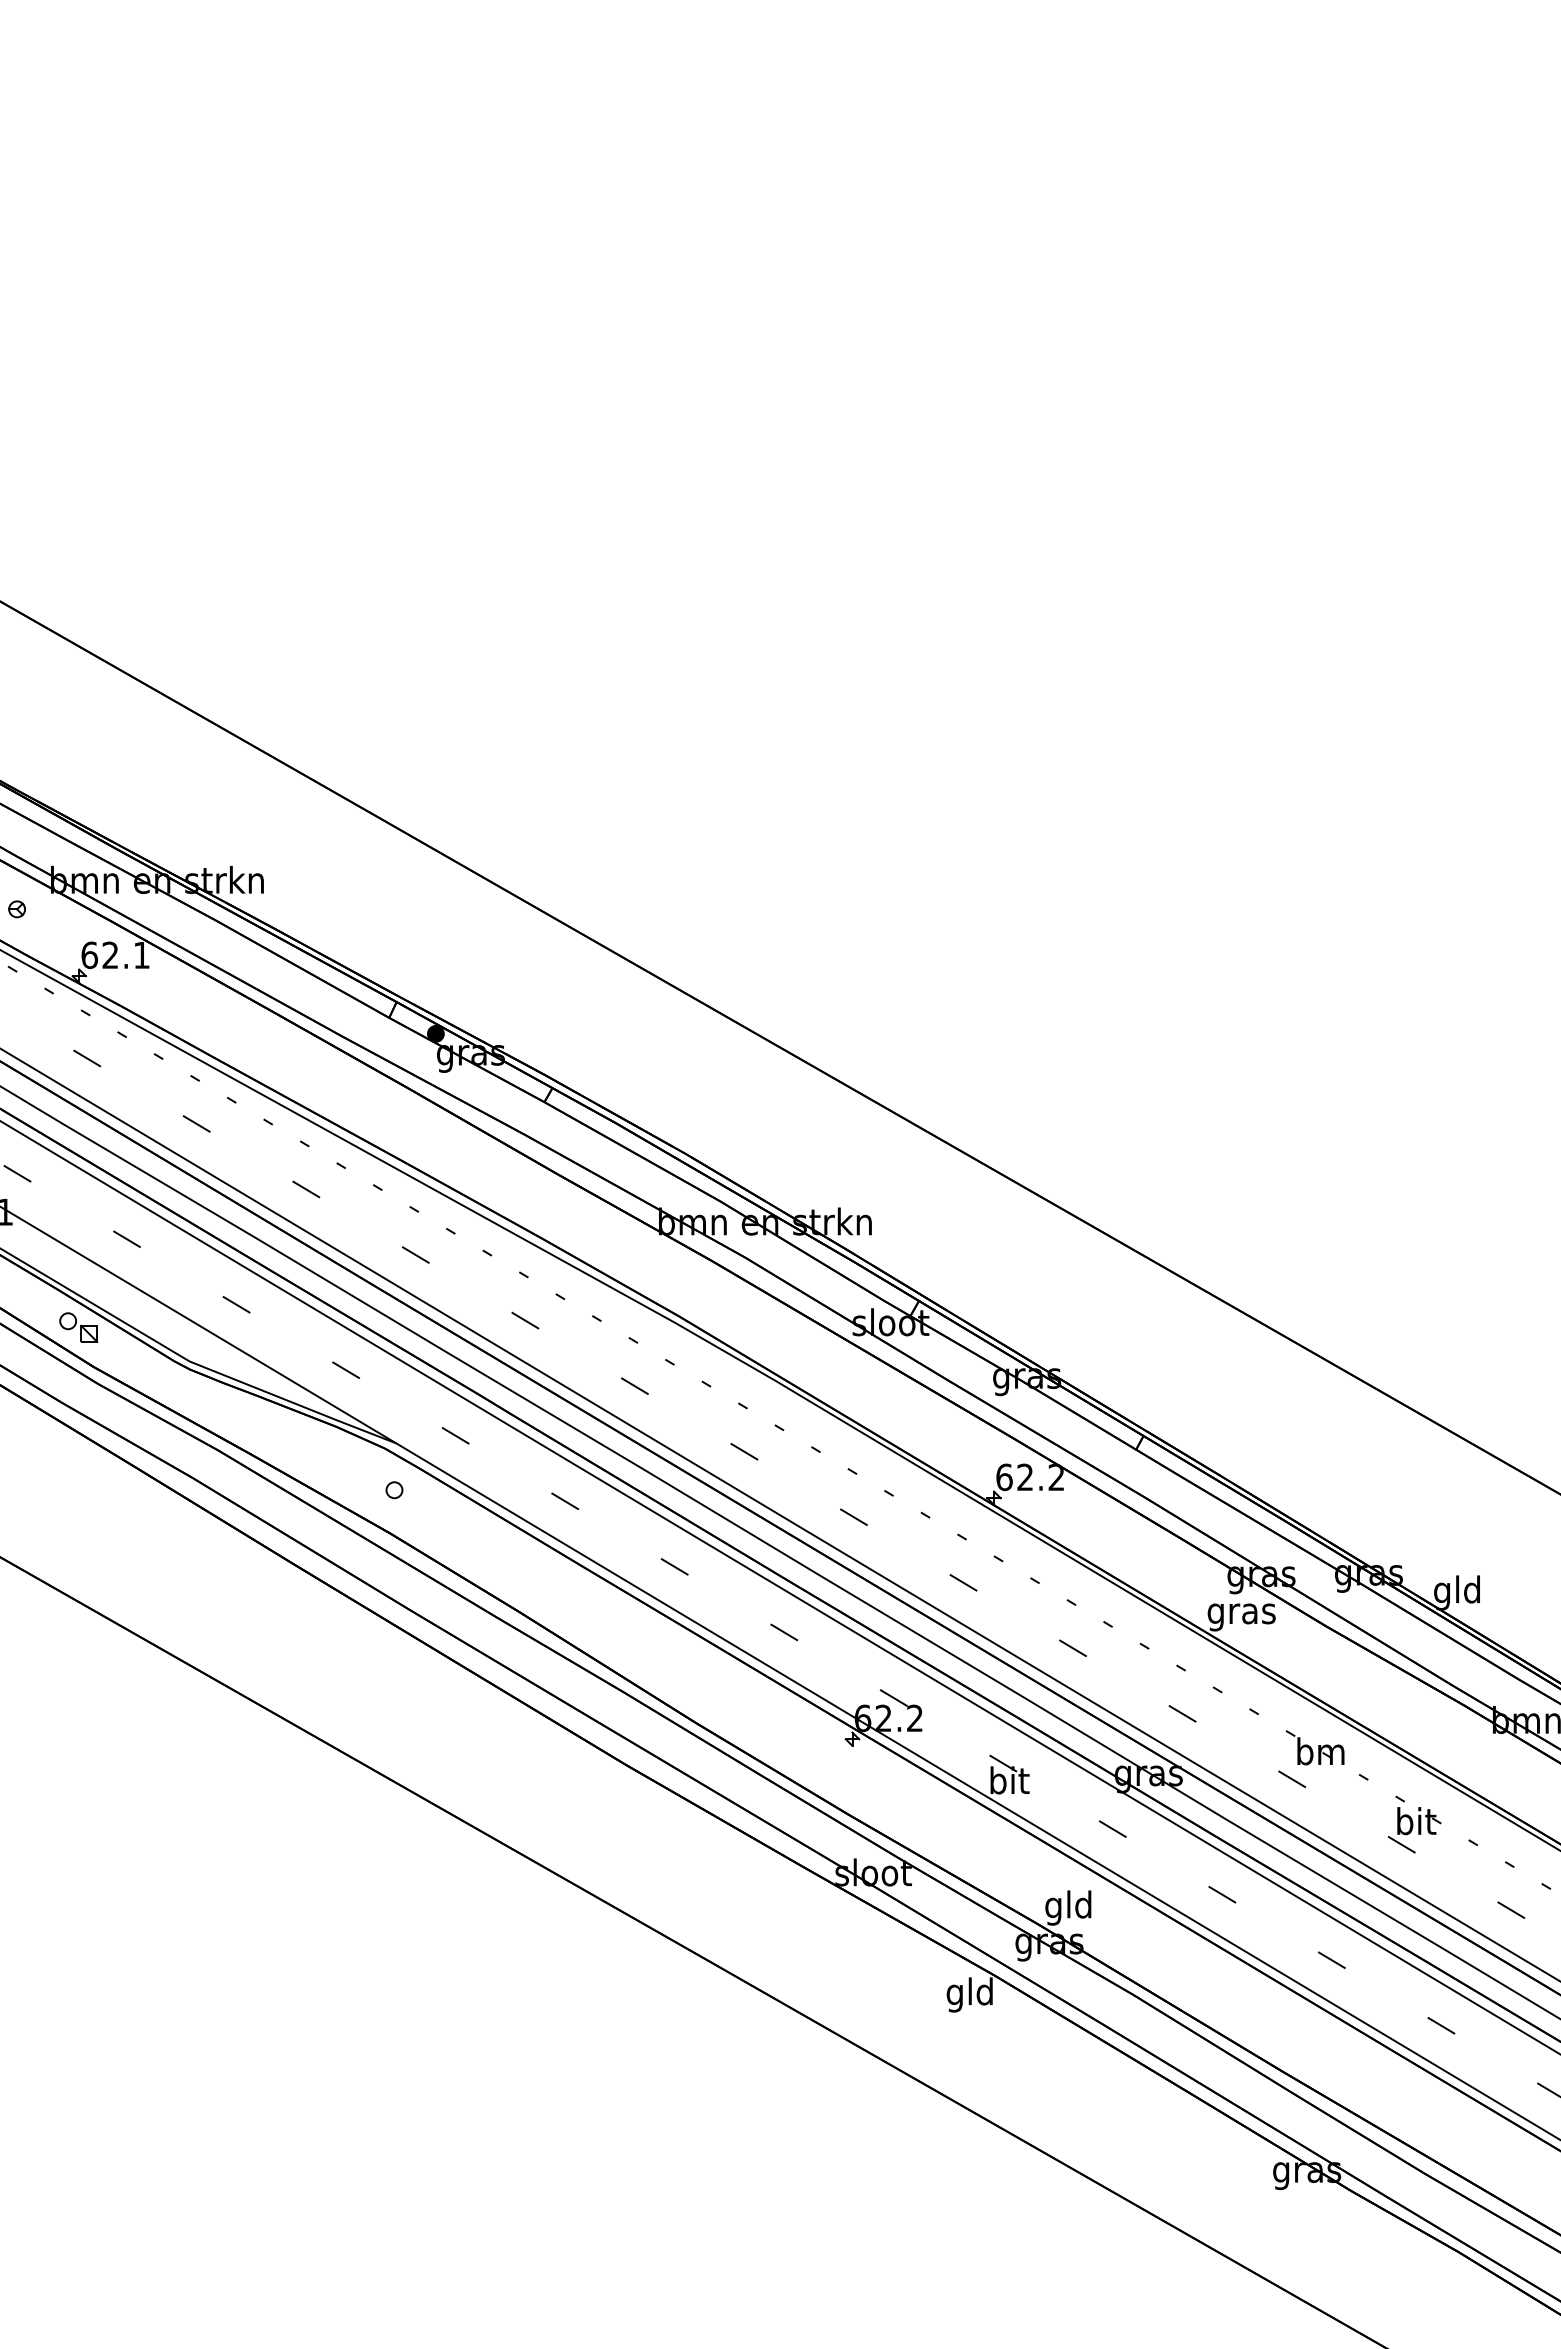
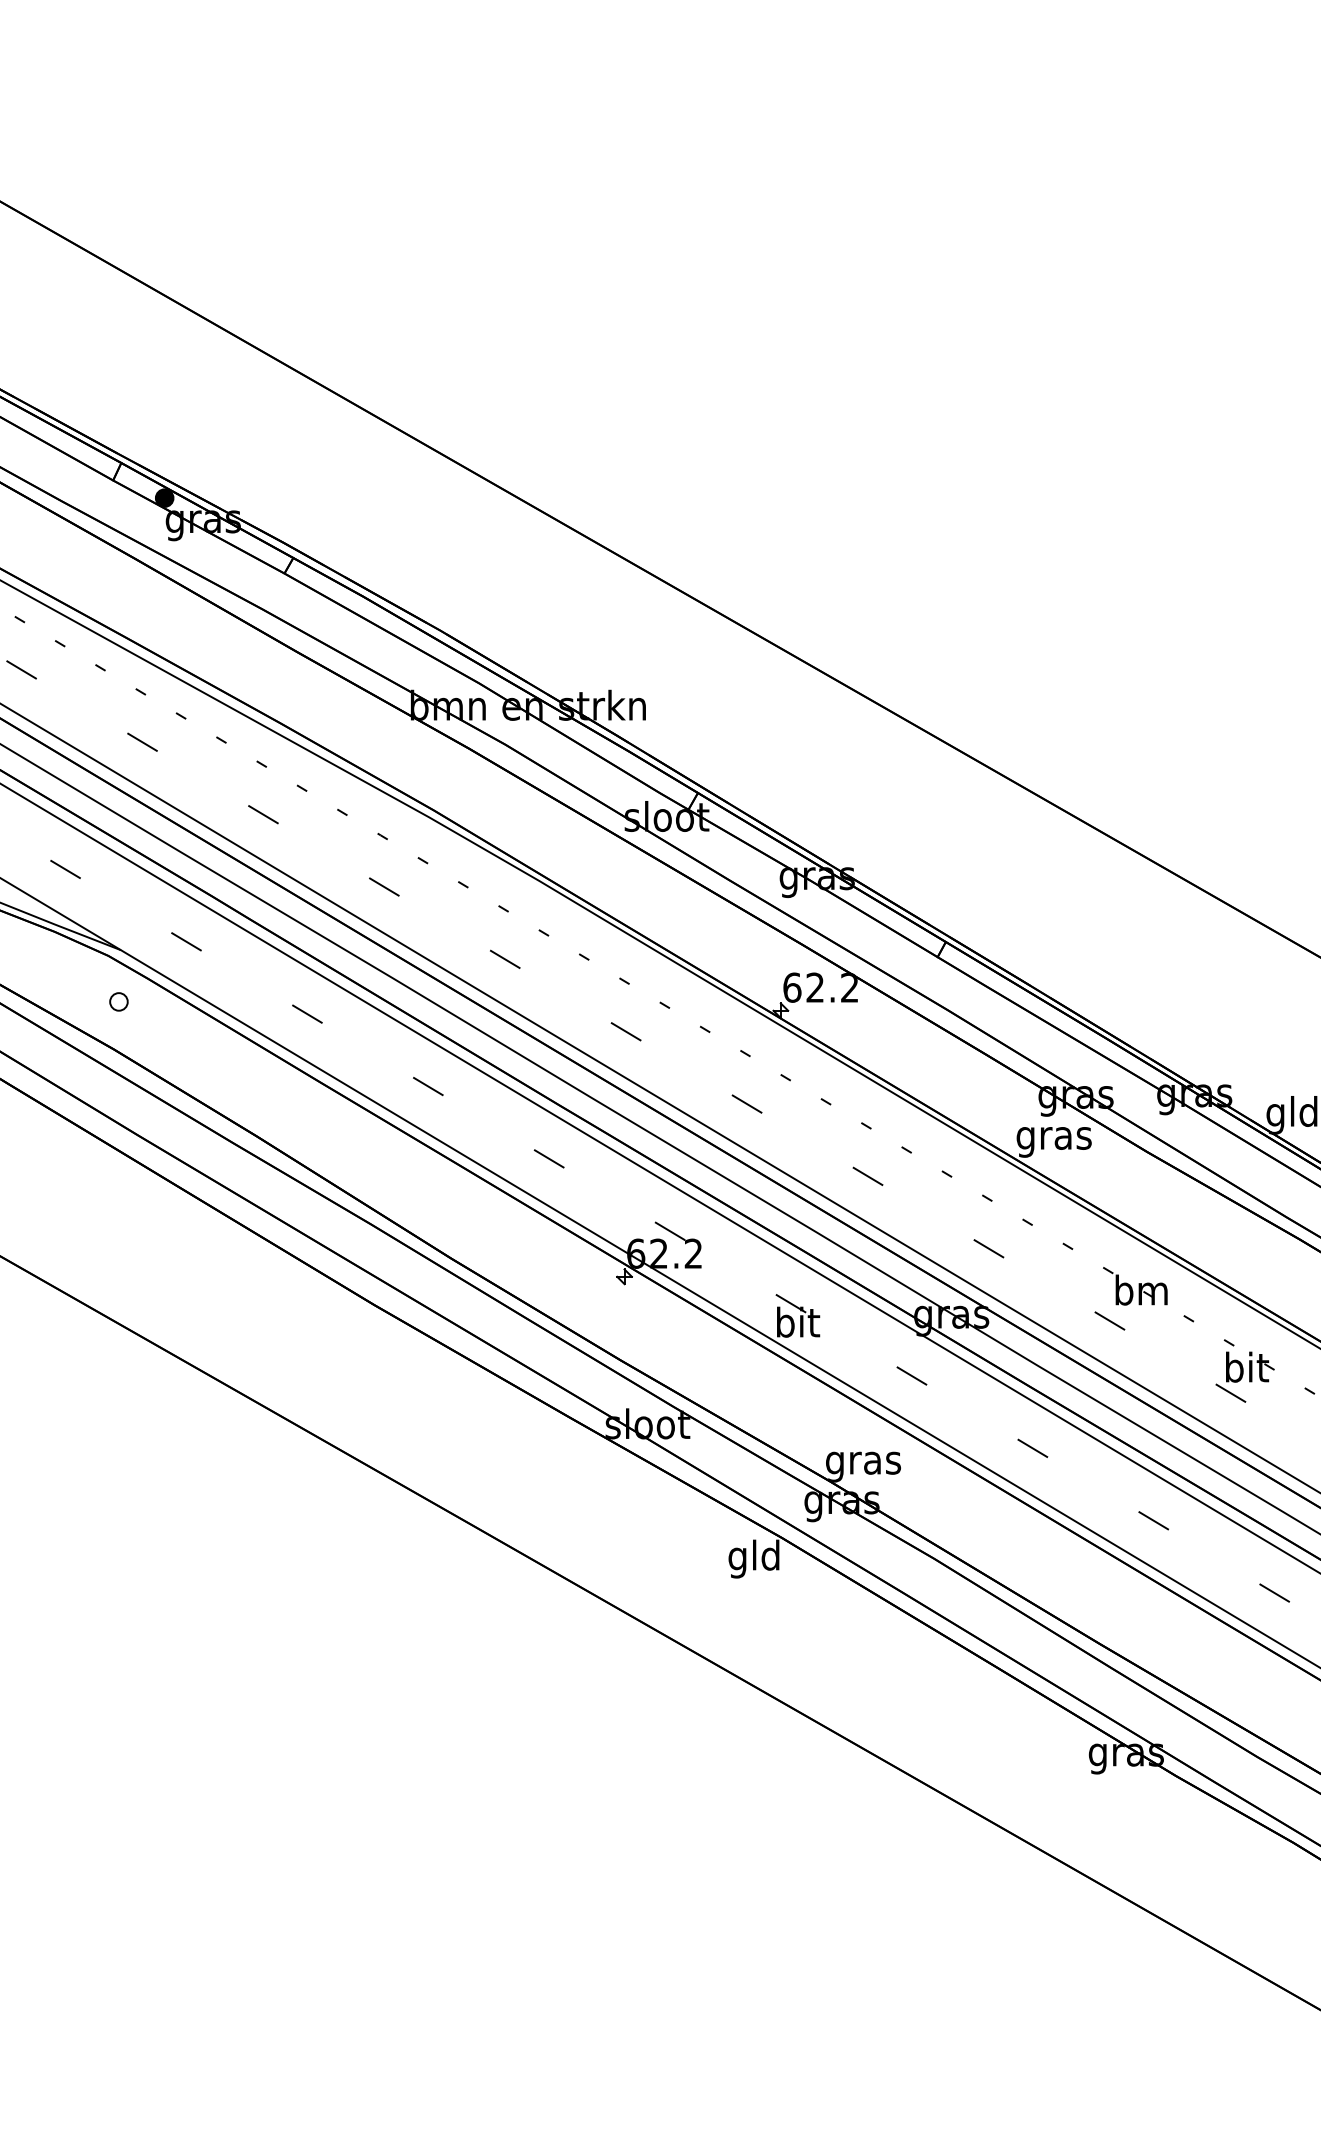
text: (1068, 1907) -> (862, 1462), gld -> gras

